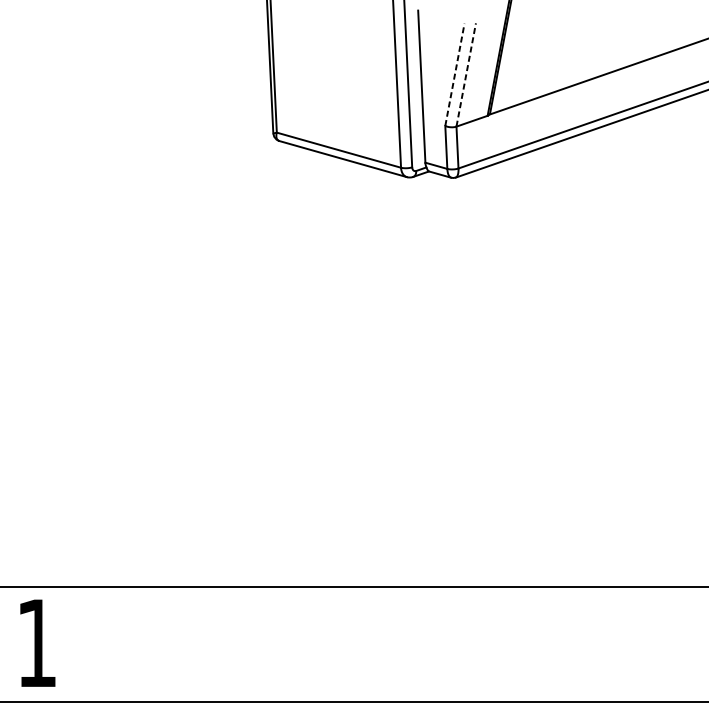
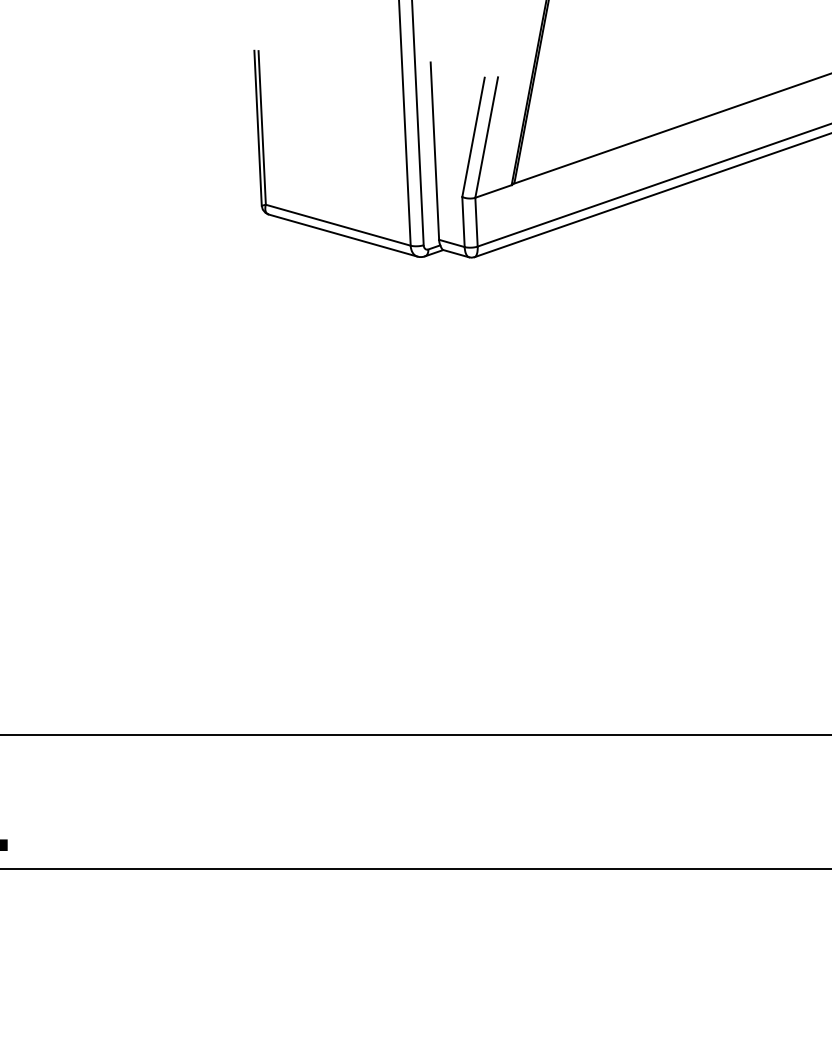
line: (454, 74) -> (473, 137), dashed -> solid
line: (466, 74) -> (486, 137), dashed -> solid

